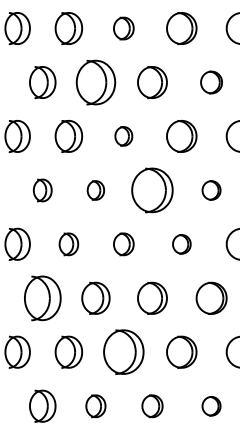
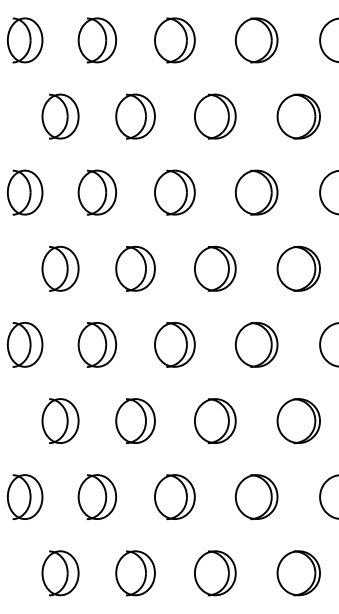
part: (123, 28) -> (174, 40), size x1.43
part: (95, 82) -> (135, 116), size x0.71
part: (211, 82) -> (298, 116), size x1.43
part: (123, 136) -> (174, 192), size x1.67
part: (42, 190) -> (60, 268), size x1.43
part: (95, 190) -> (135, 268), size x1.67
part: (152, 190) -> (215, 268), size x0.71
part: (211, 190) -> (298, 268), size x1.67
part: (68, 244) -> (97, 344), size x1.43
part: (123, 244) -> (174, 344), size x1.43
part: (181, 244) -> (256, 344), size x1.67
part: (42, 297) -> (60, 420), size x0.71
part: (123, 352) -> (174, 497), size x0.71
part: (95, 406) -> (135, 573), size x1.43
part: (152, 406) -> (215, 573), size x1.43
part: (211, 406) -> (298, 573), size x1.67

